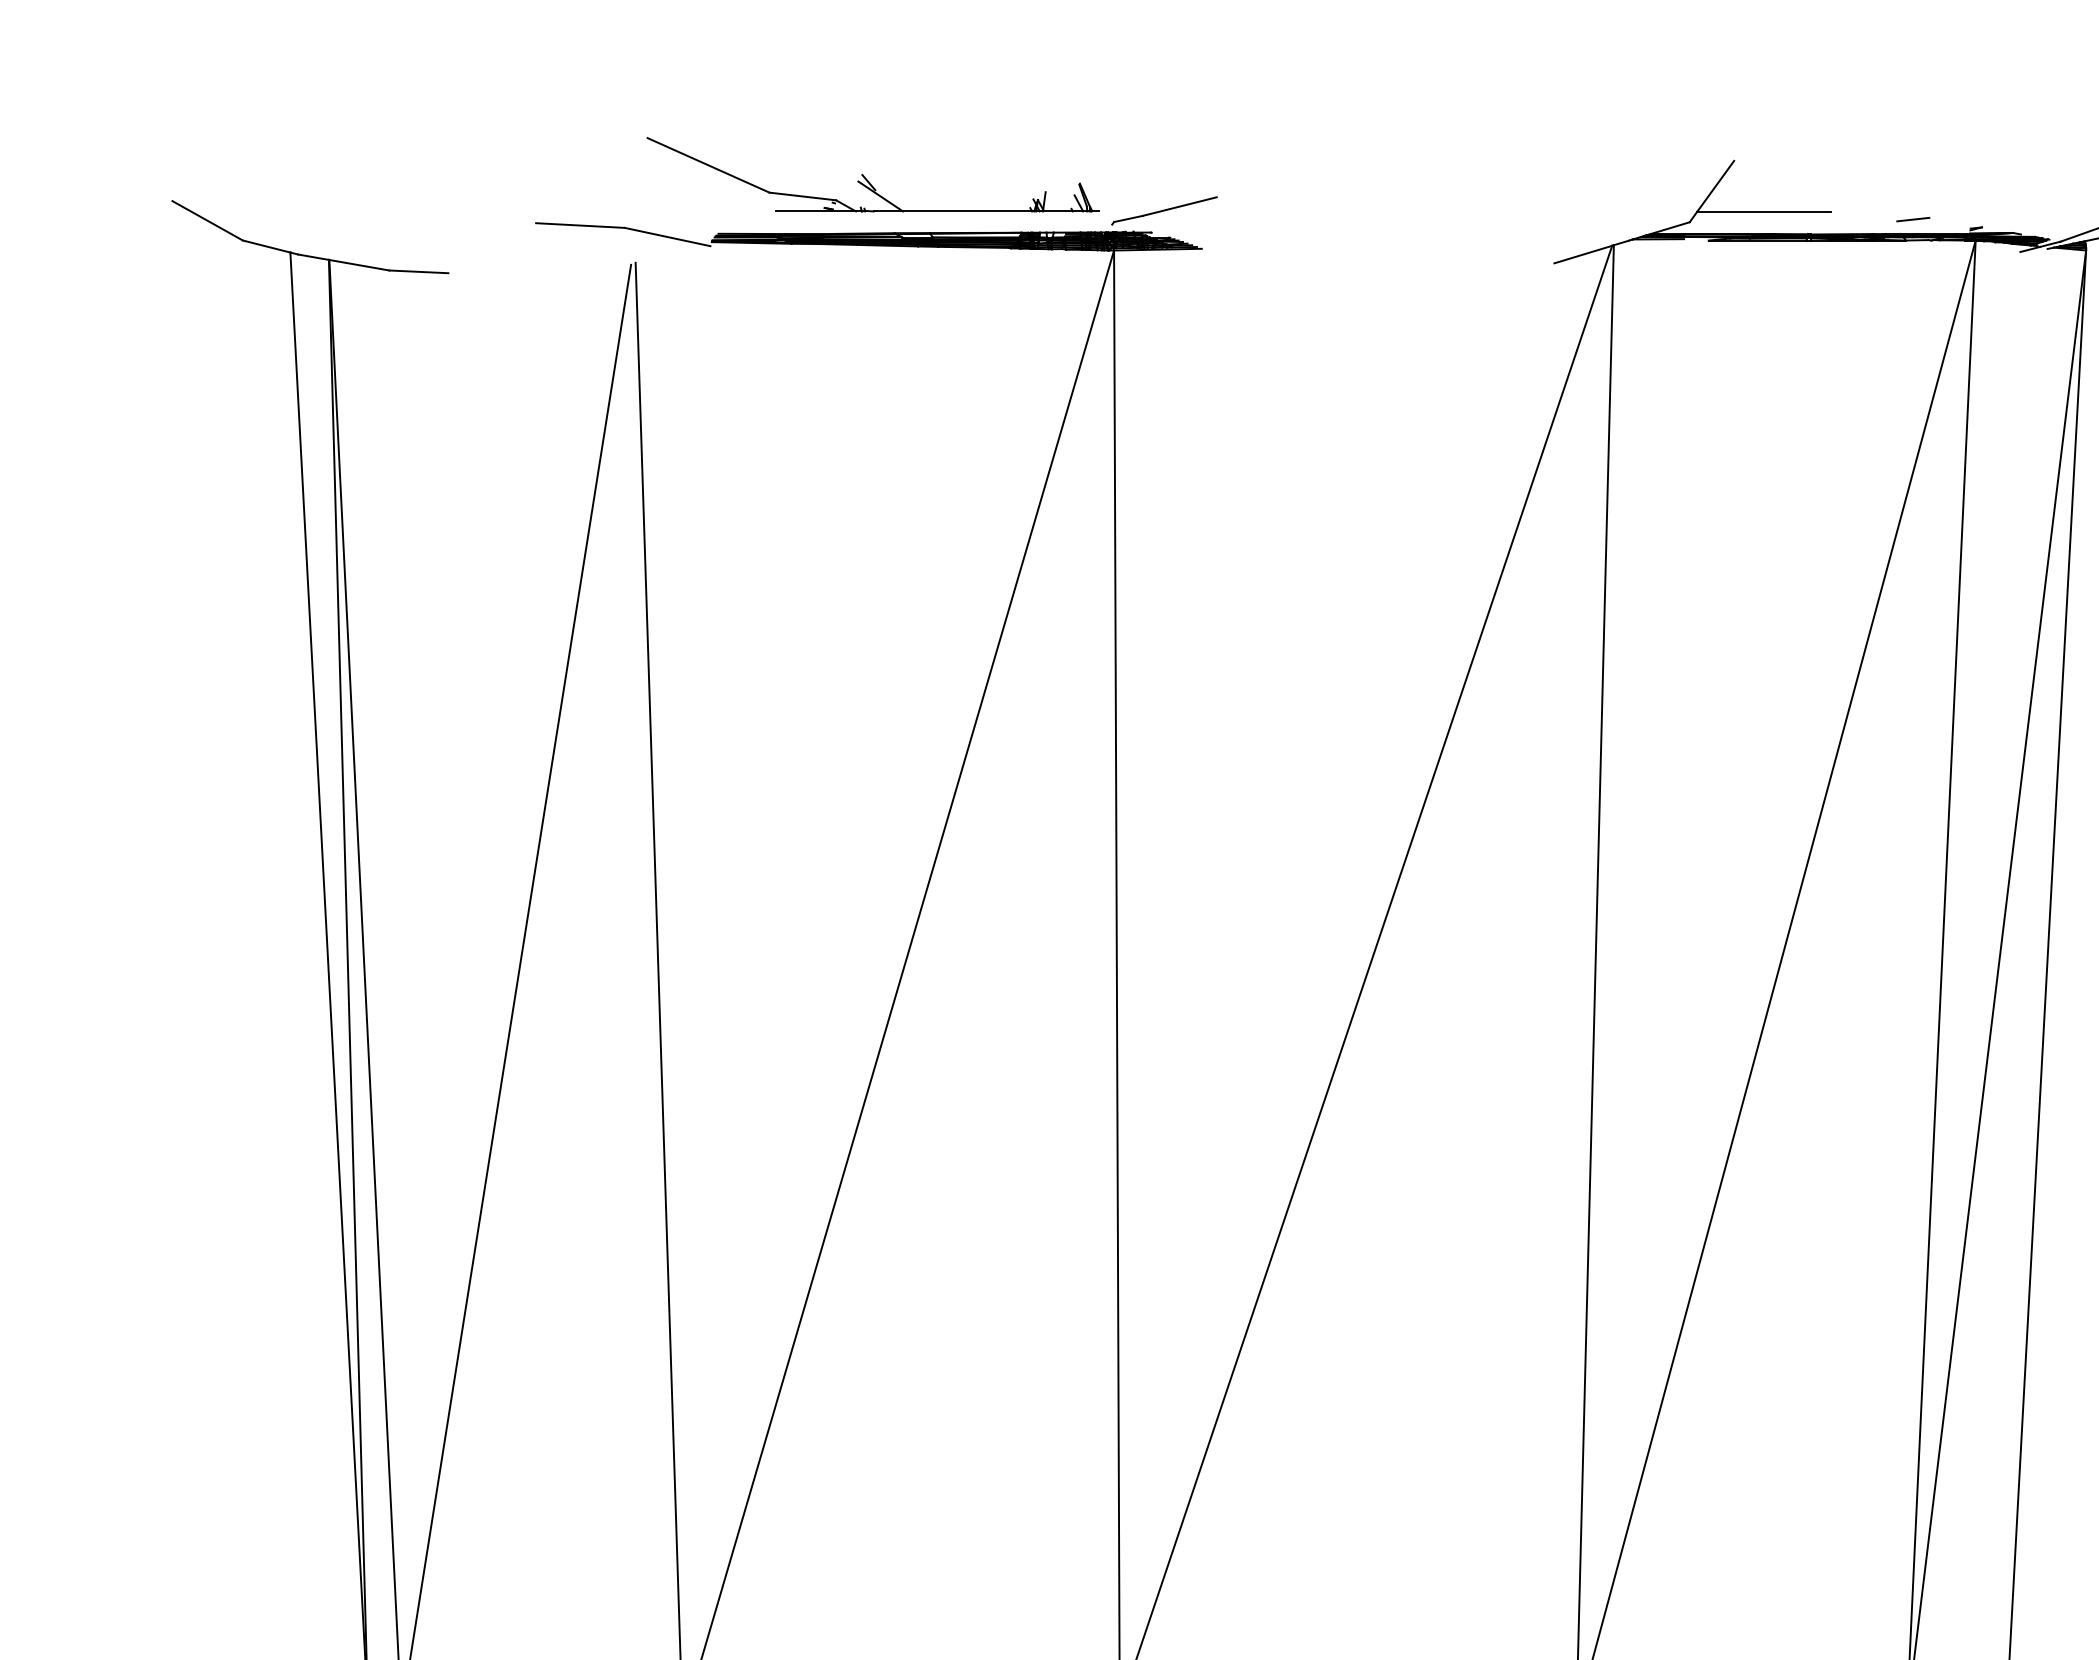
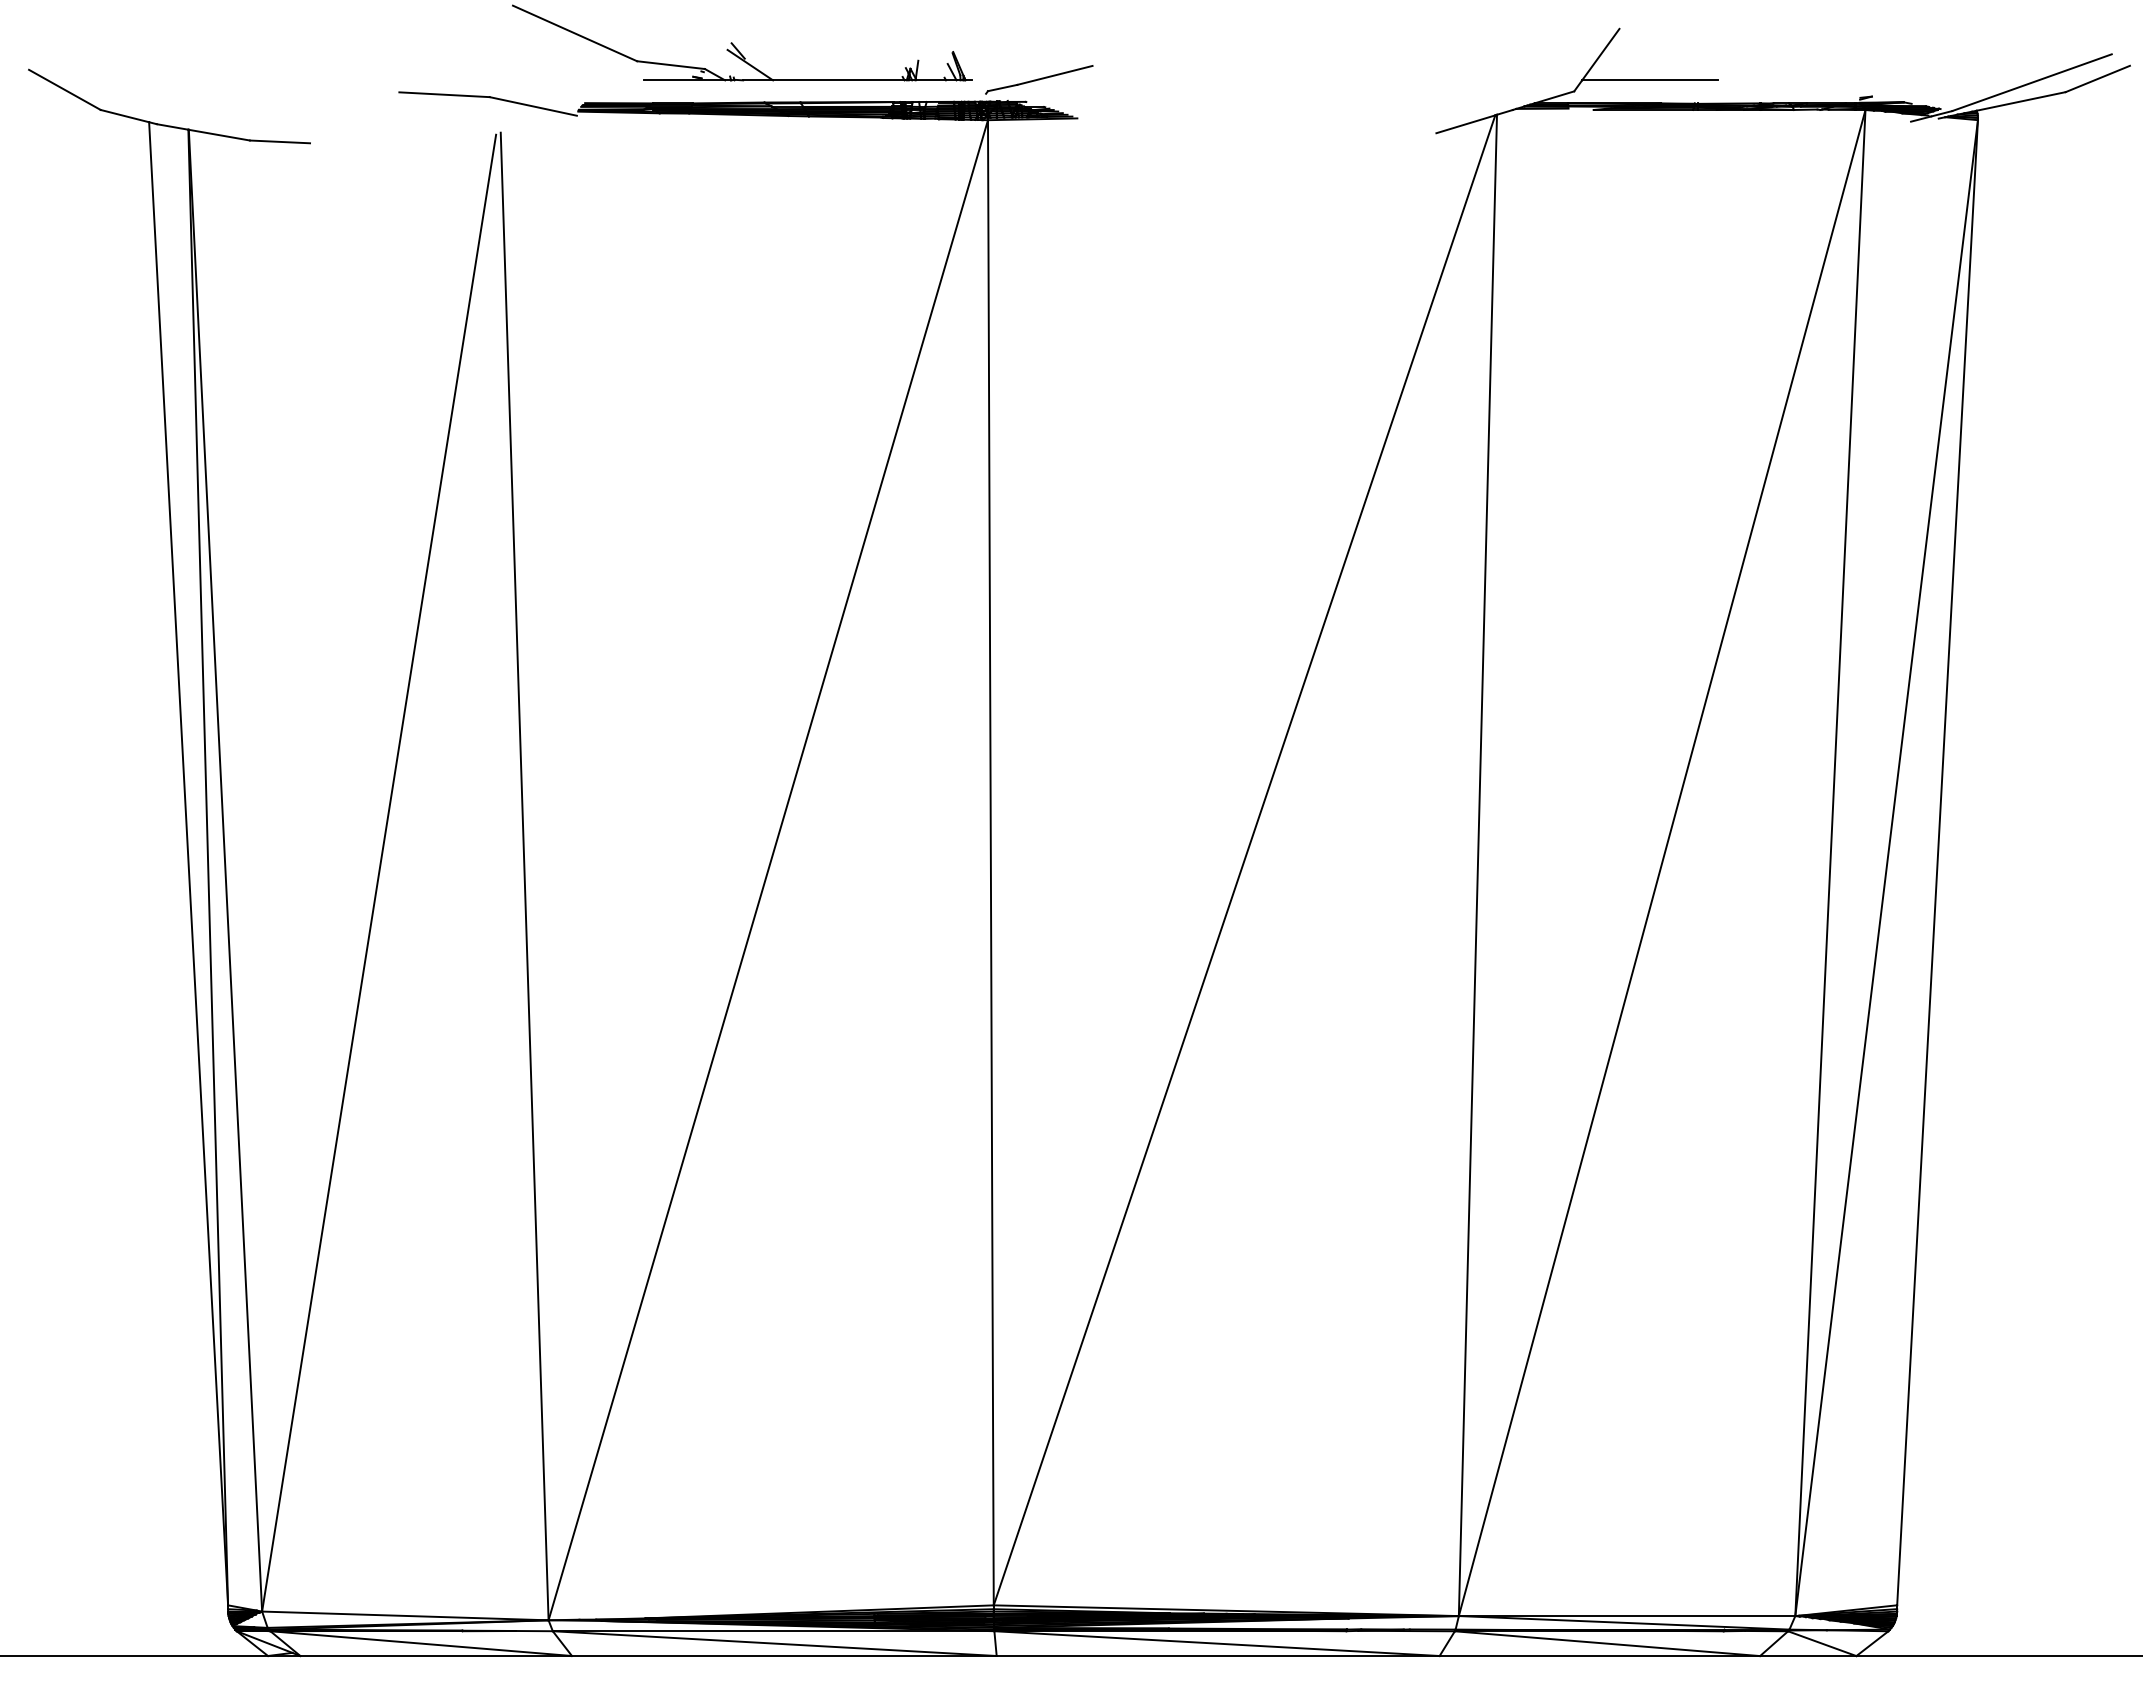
line: (1912, 219) -> (1801, 88), removed

